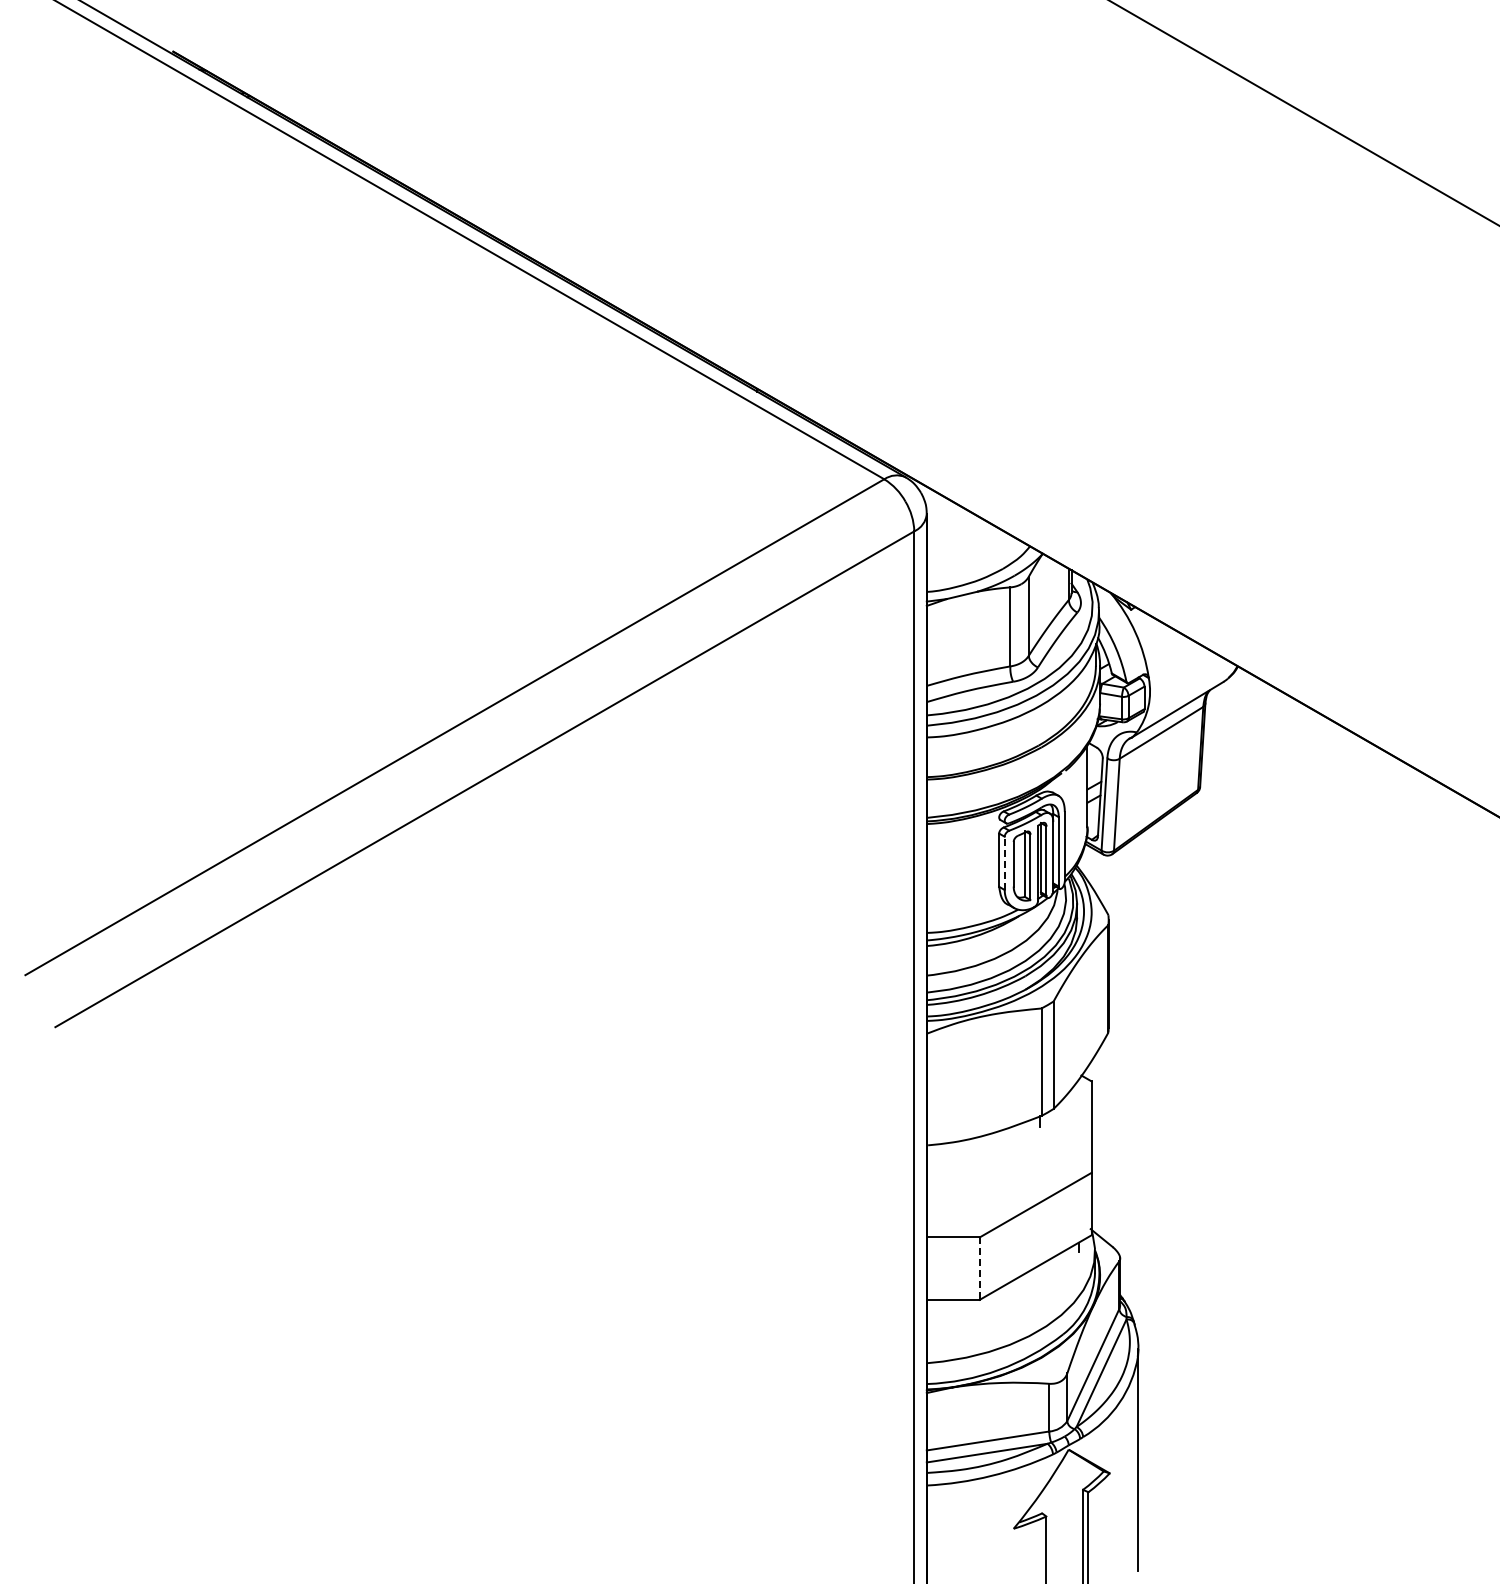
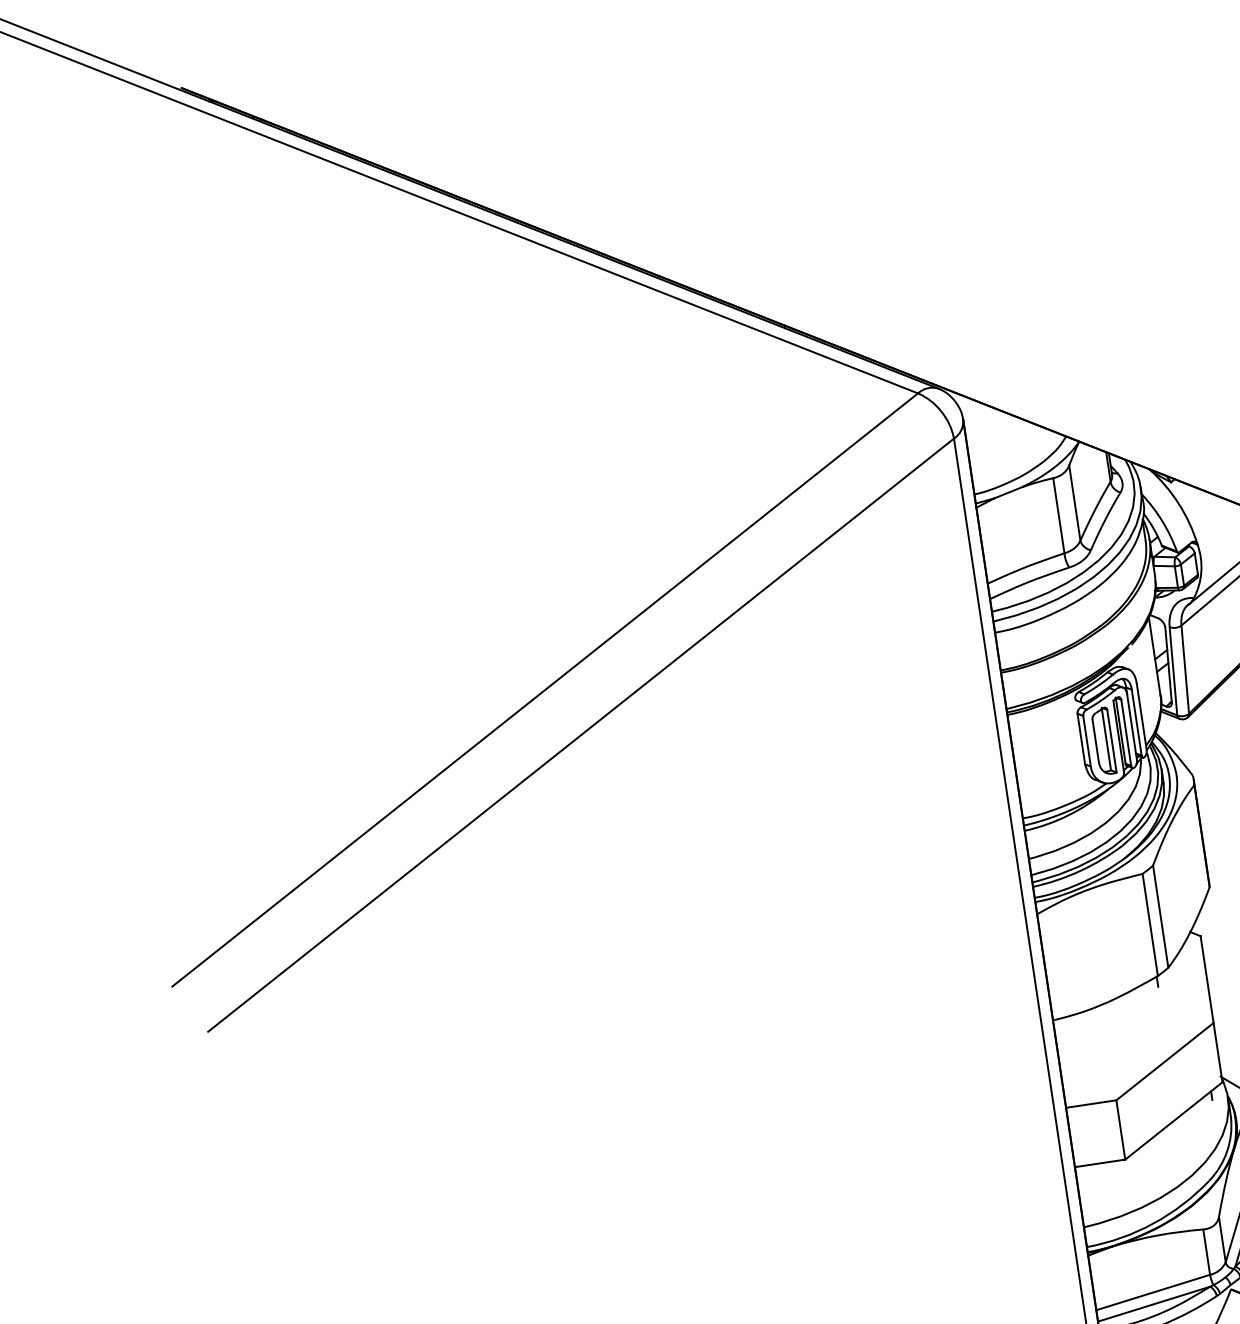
line: (1004, 863) -> (1086, 741), dashed -> solid
line: (979, 1269) -> (1120, 1130), dashed -> solid

